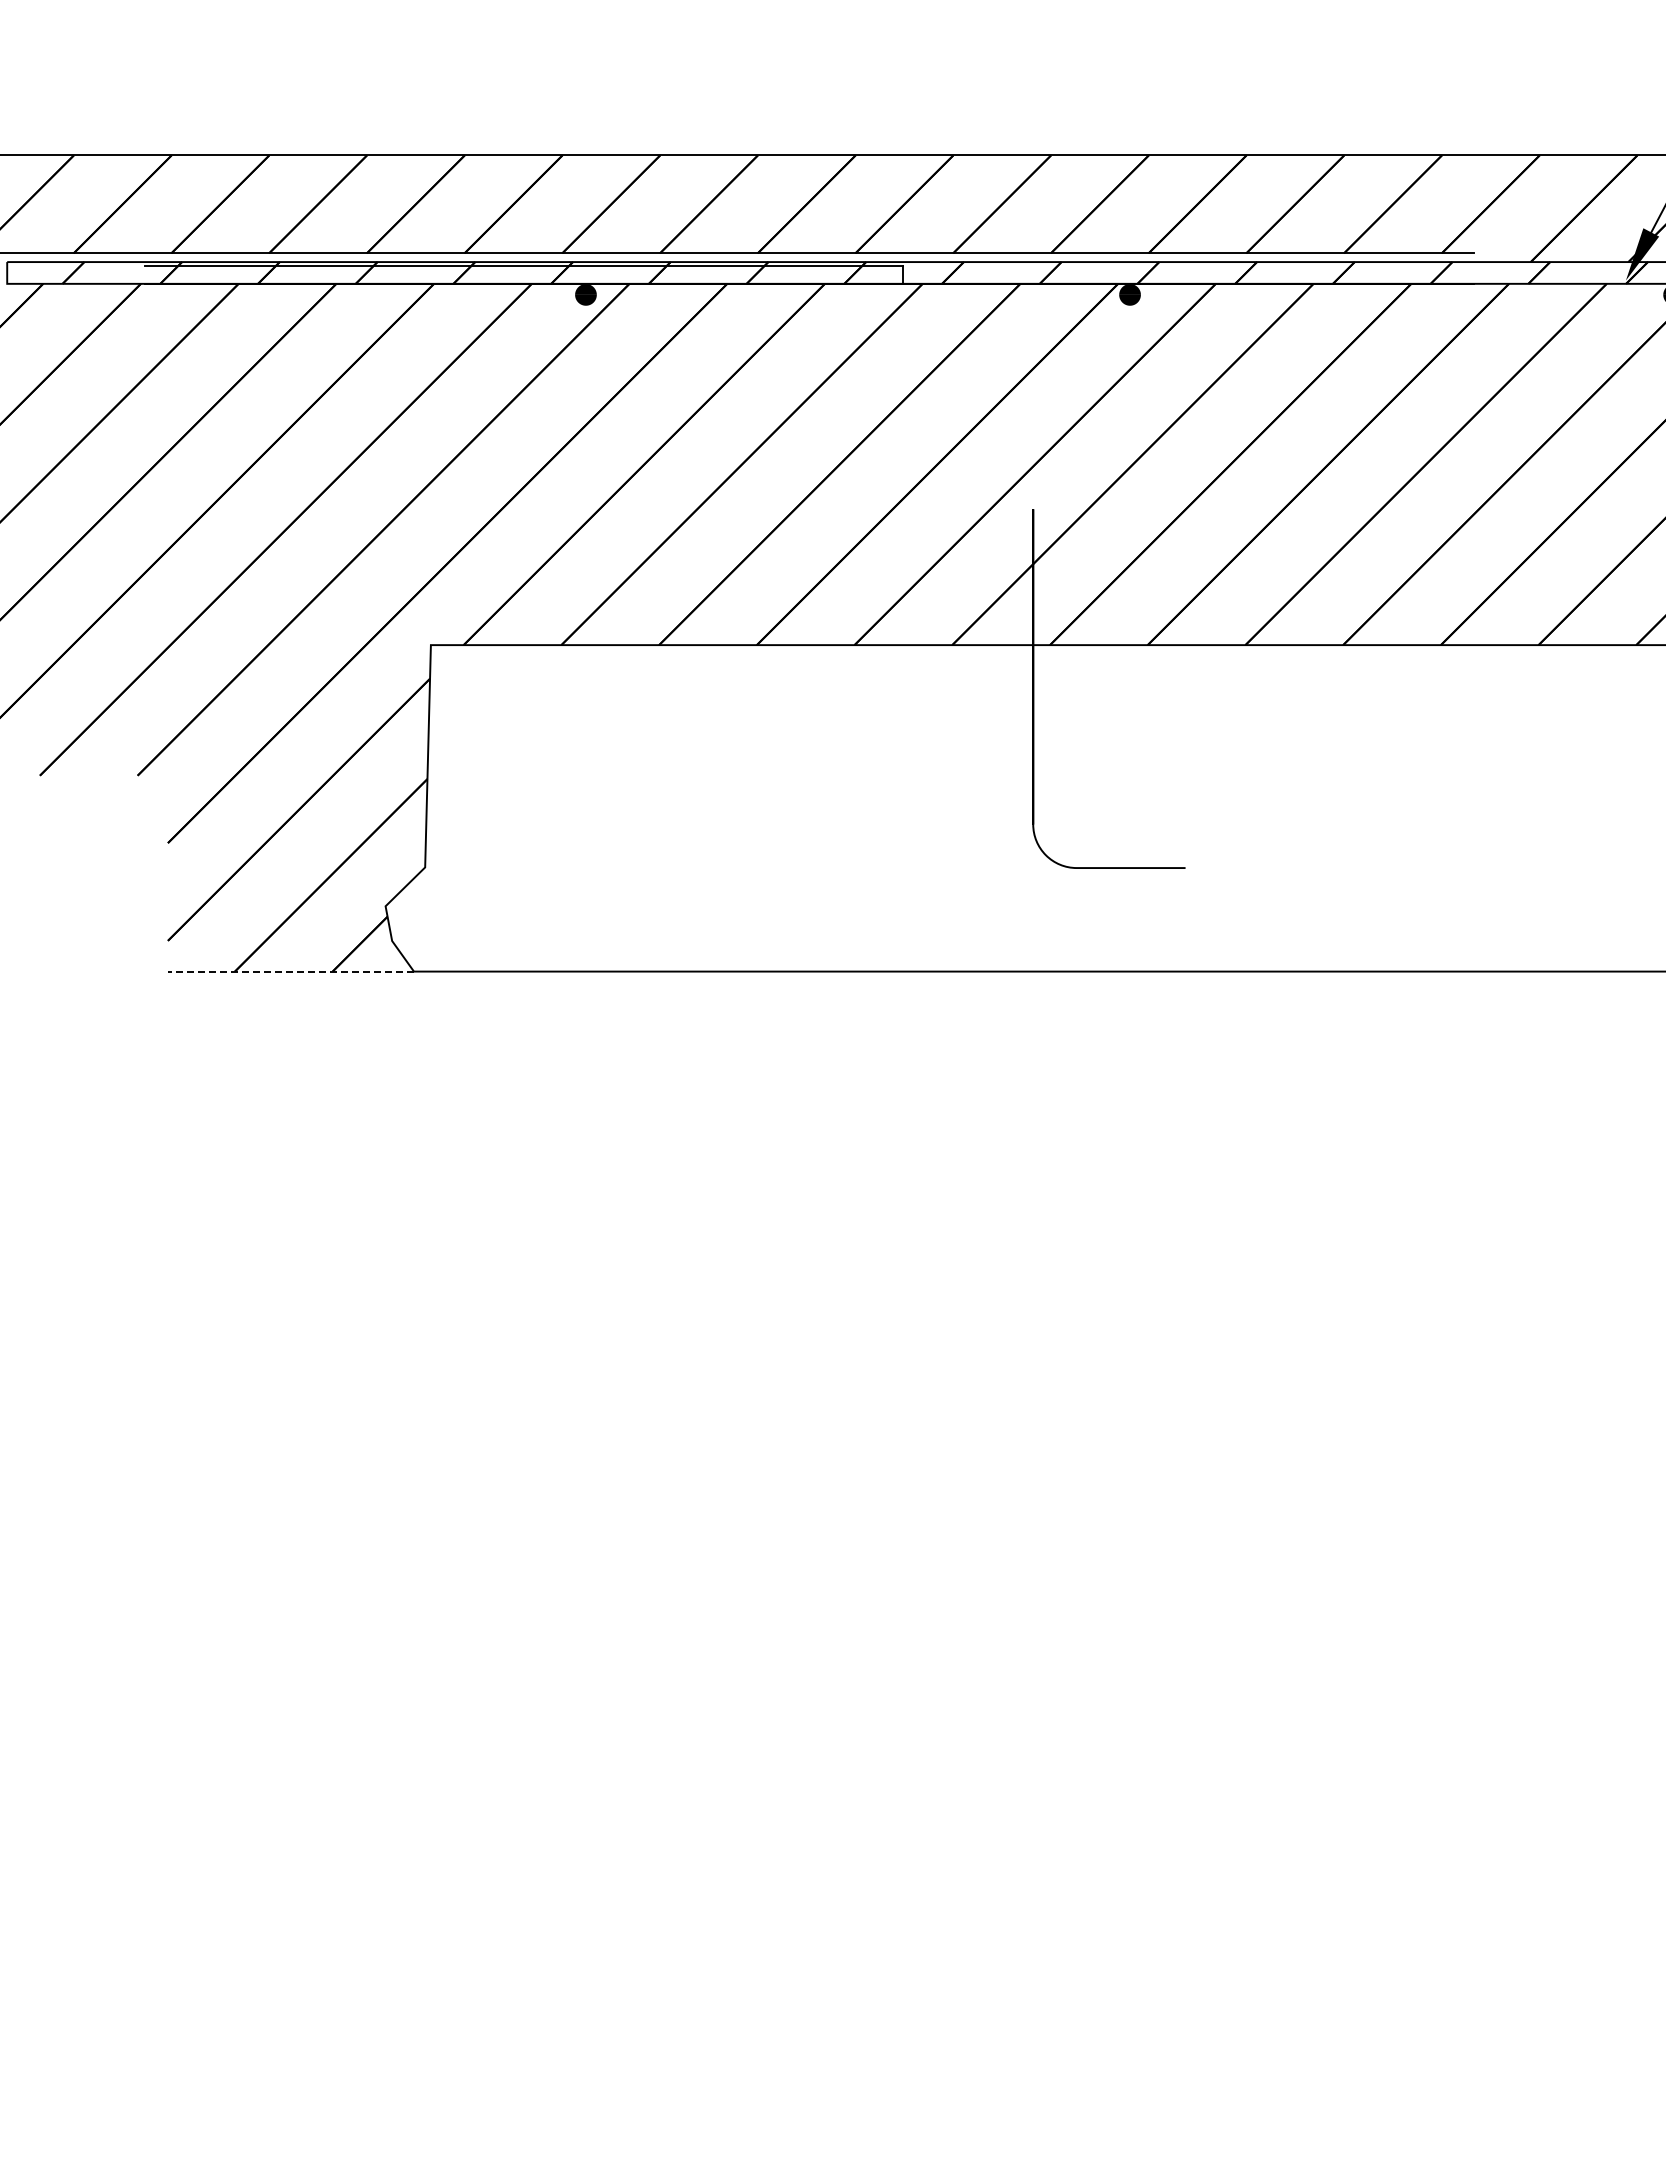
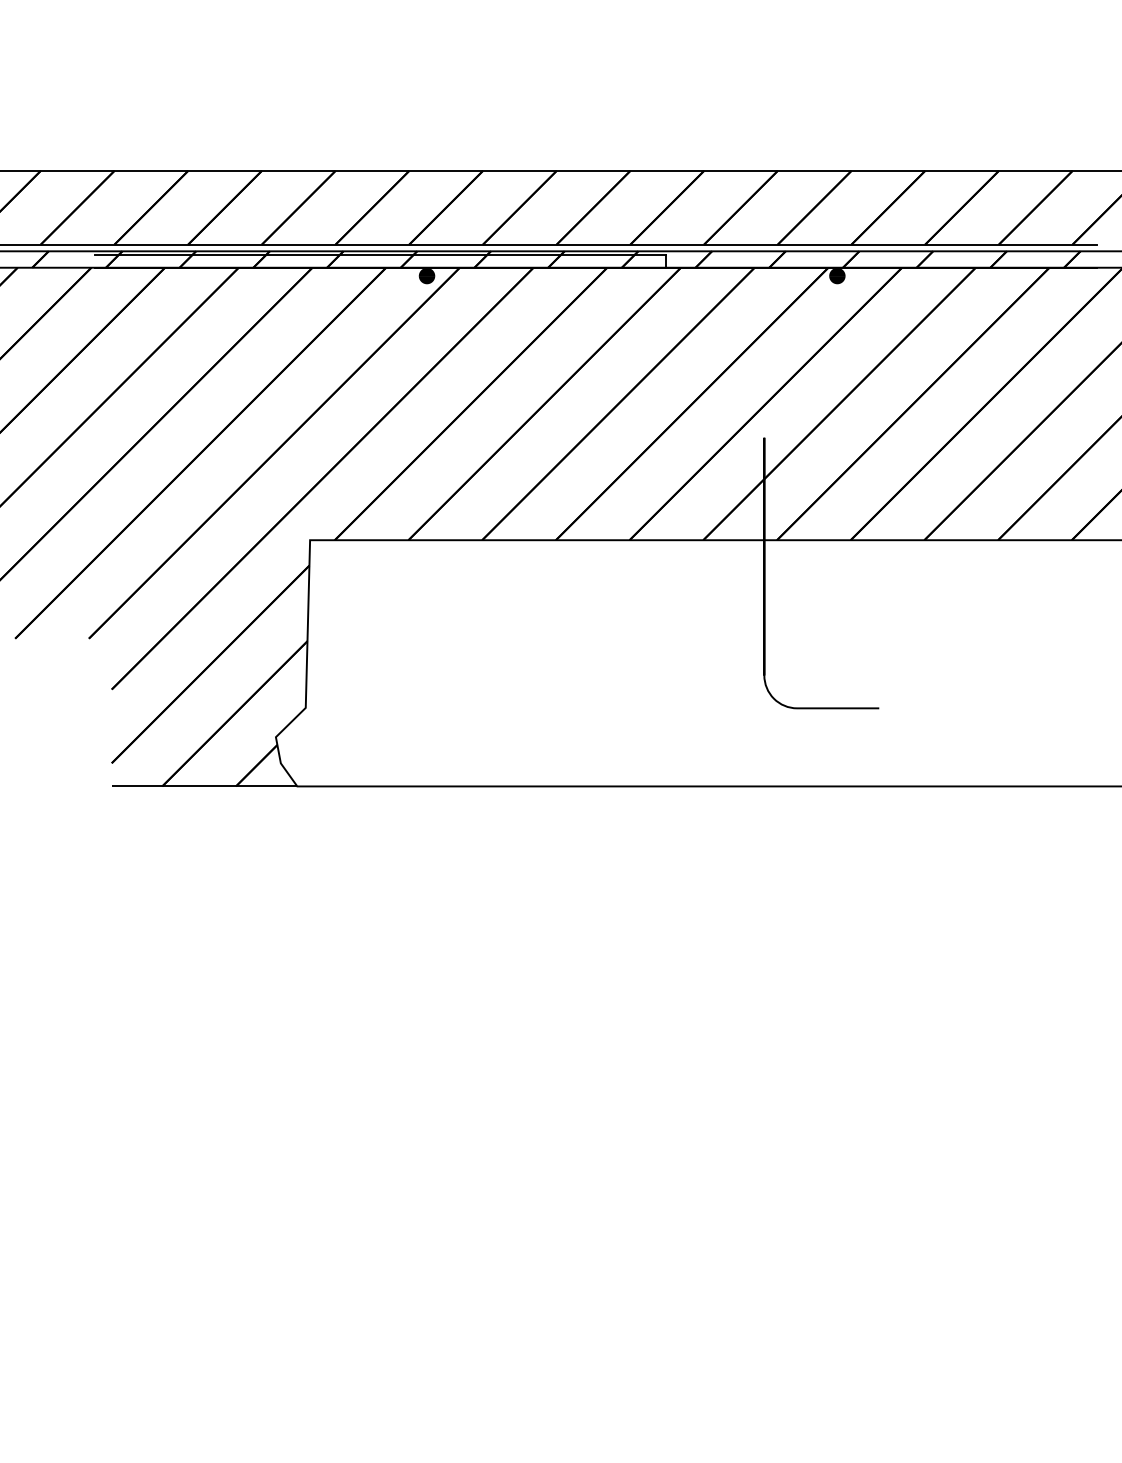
line: (290, 971) -> (204, 786), dashed -> solid

